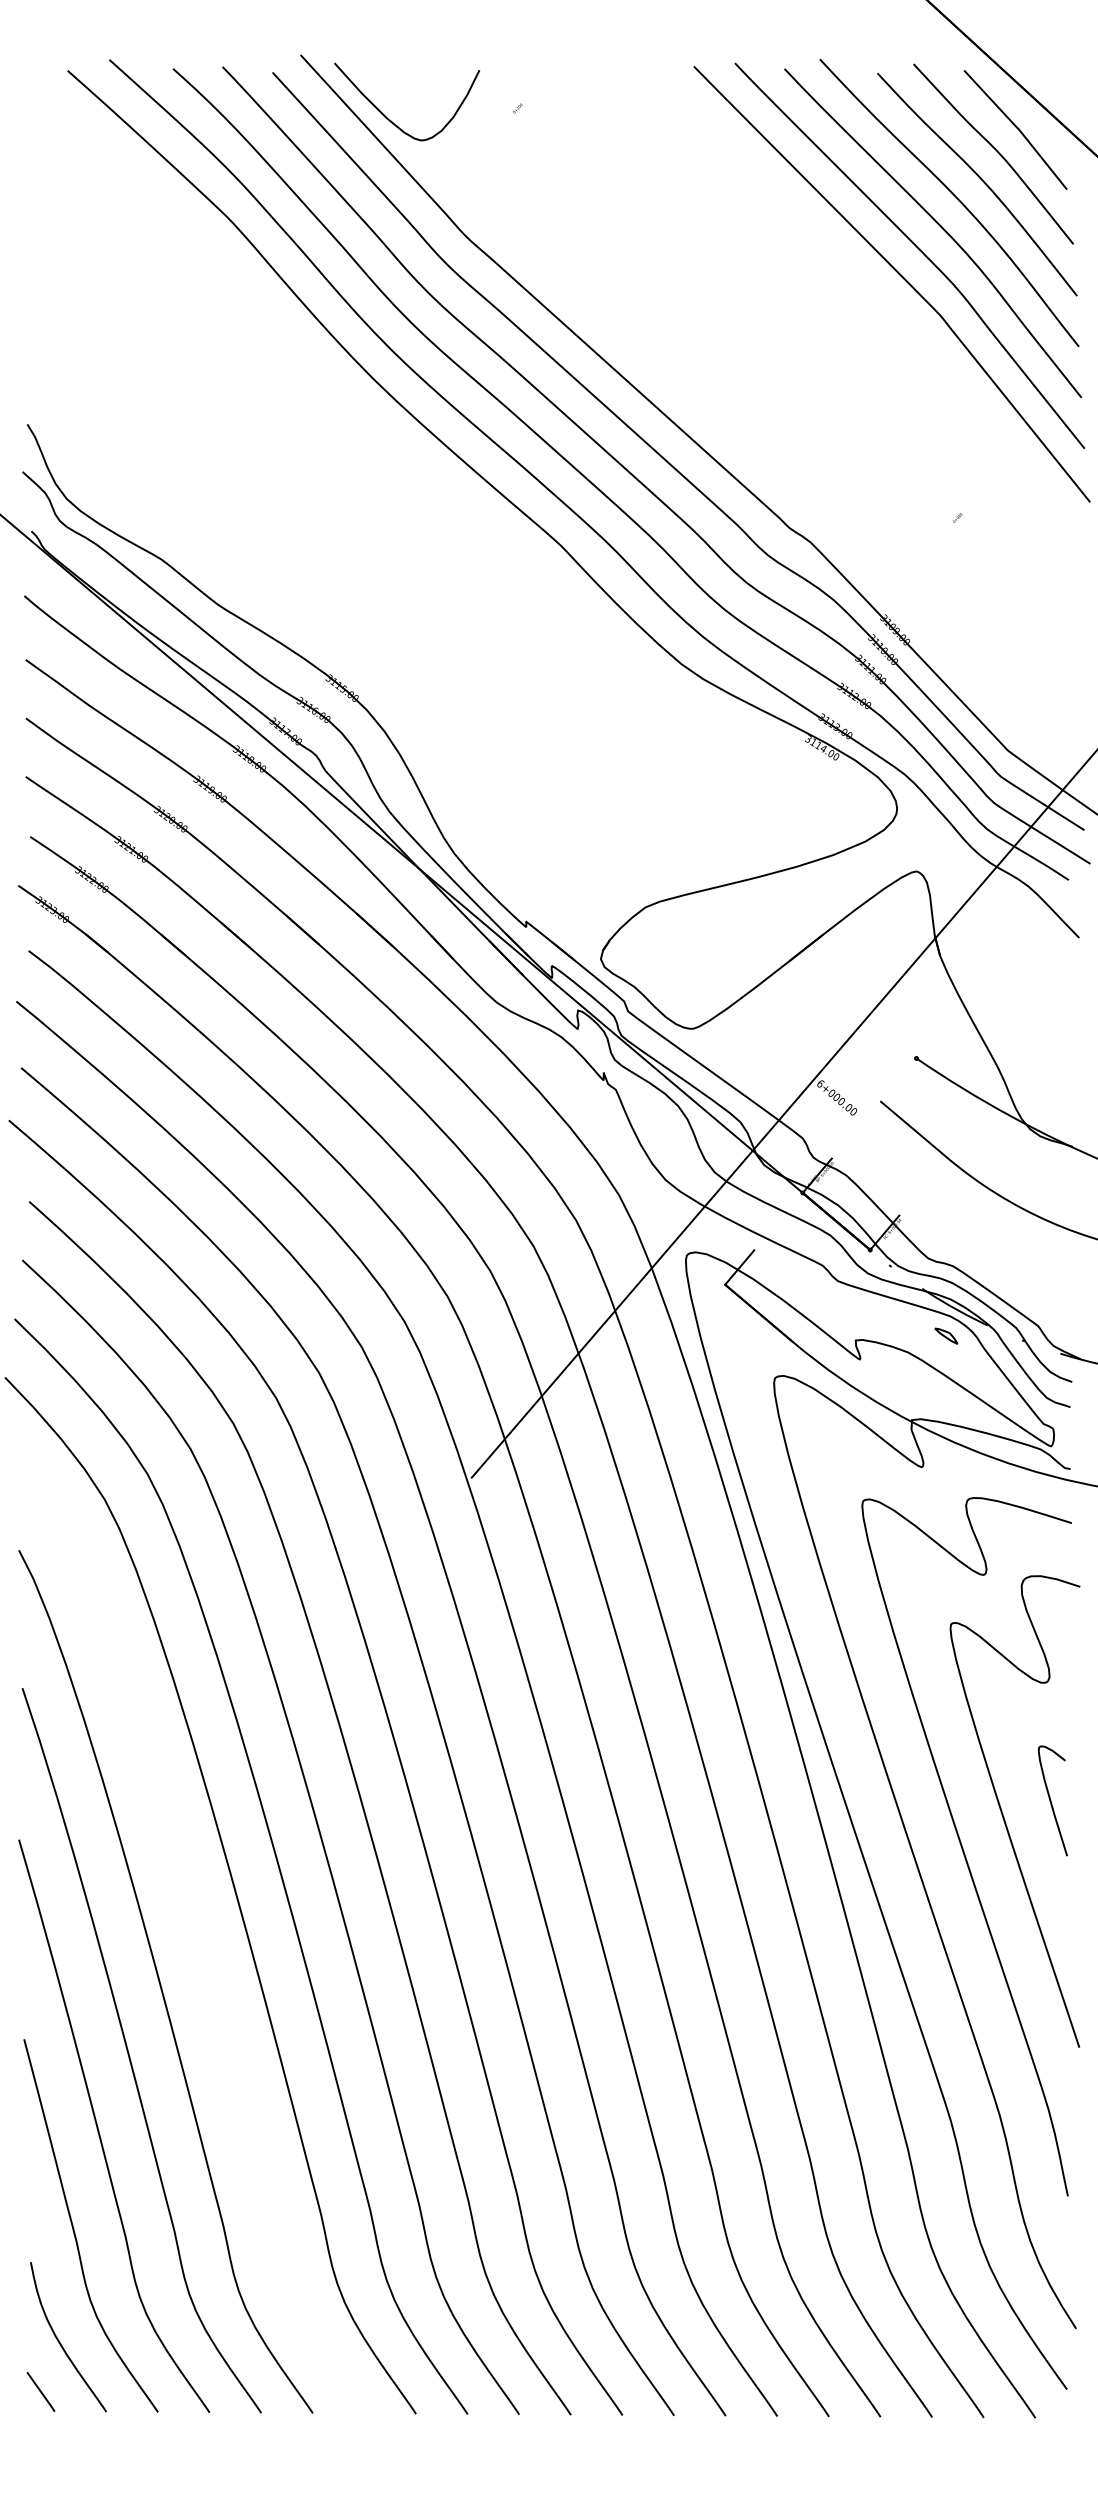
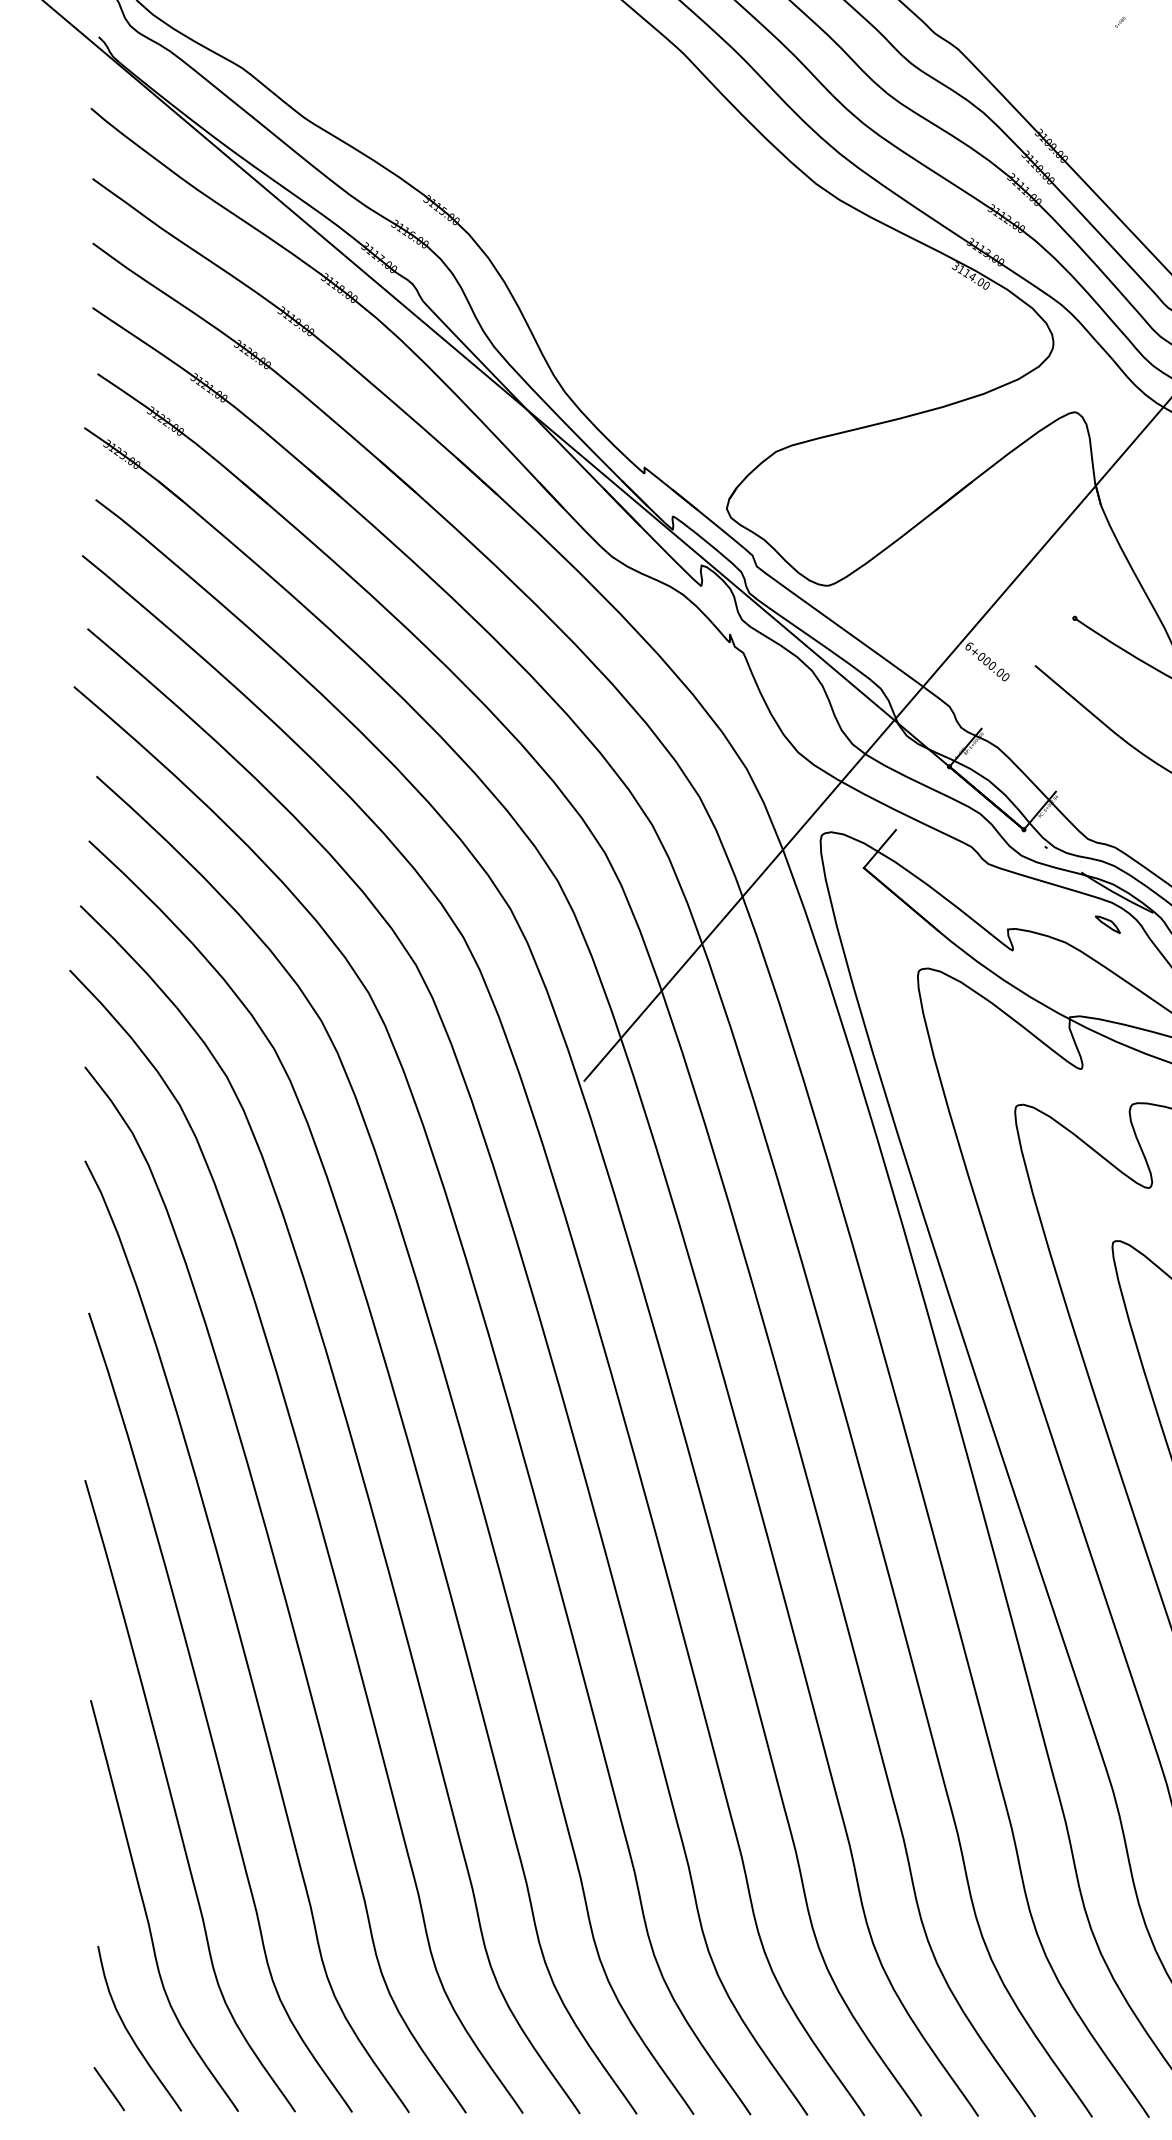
curve: (196, 1937) -> (280, 1587), added

